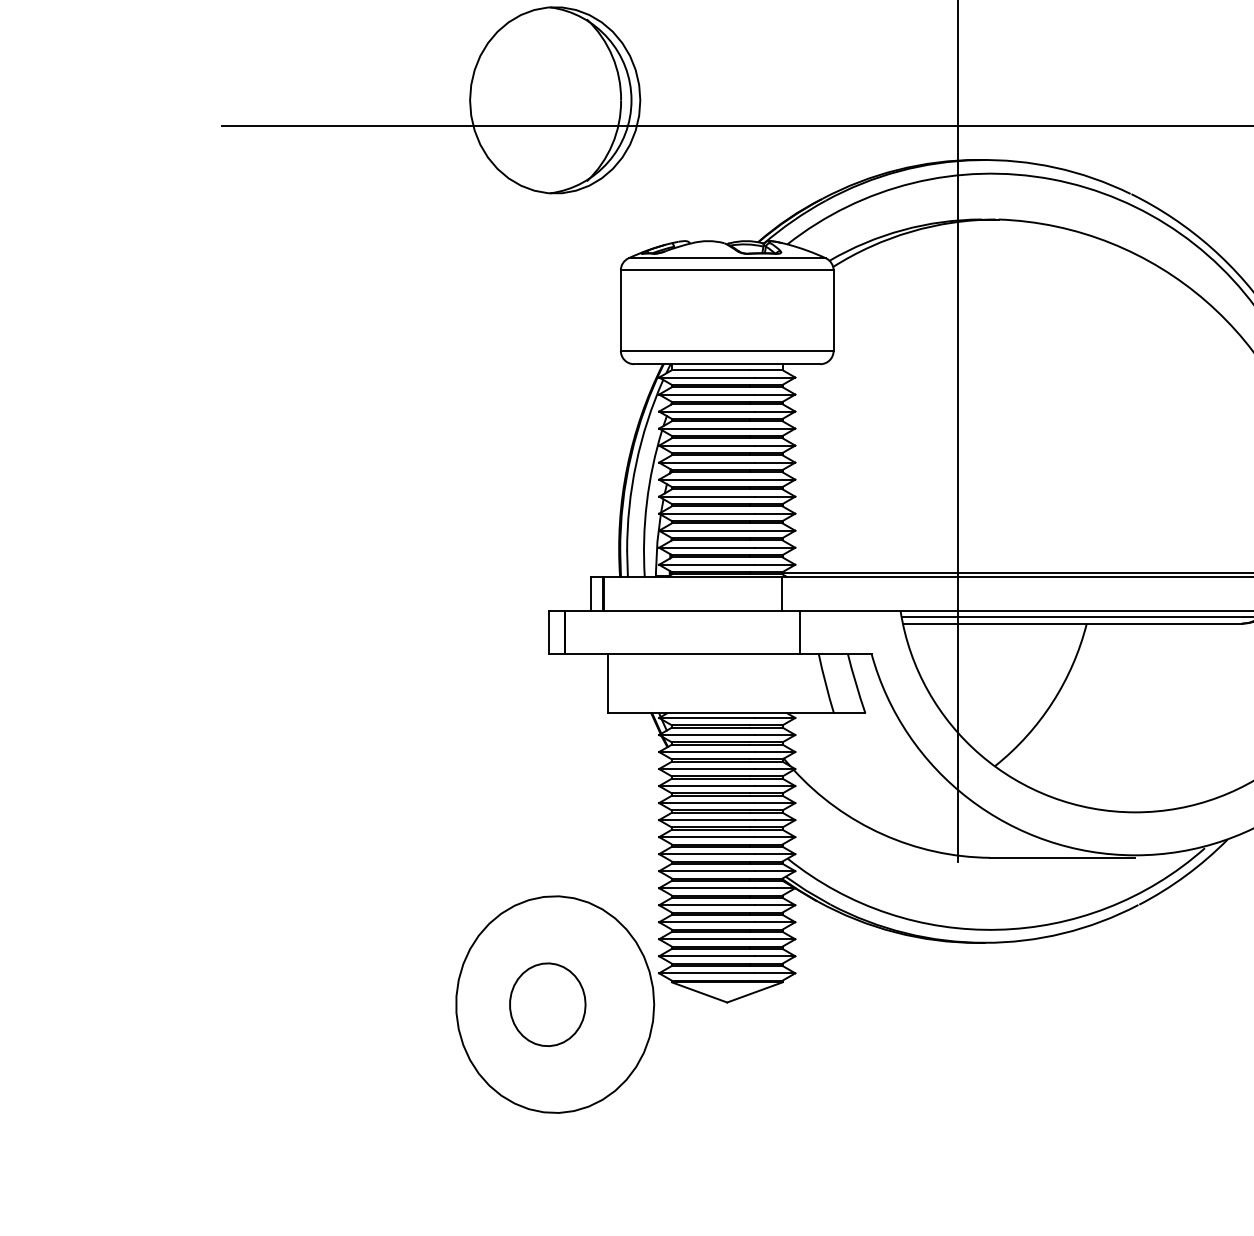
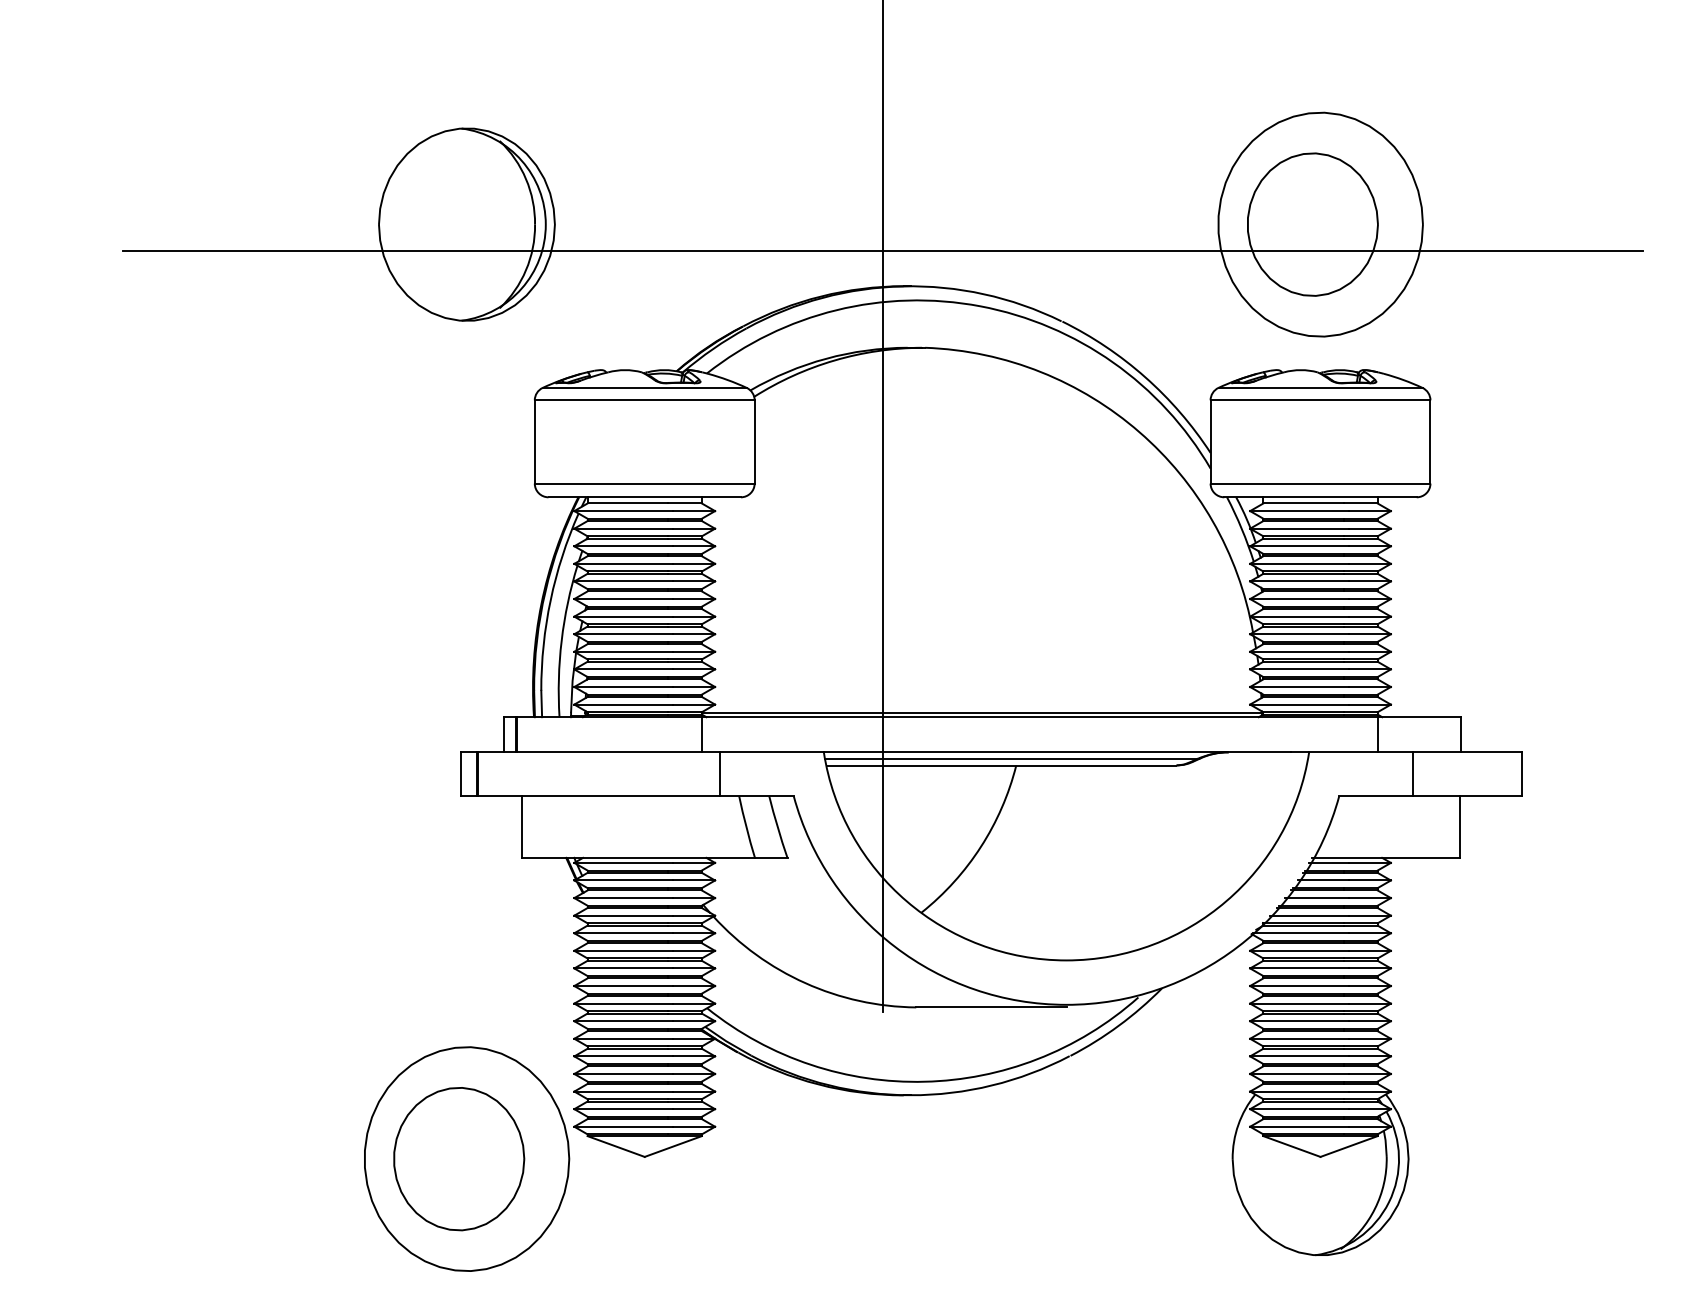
part: (547, 1005) -> (459, 1159), size x1.67

